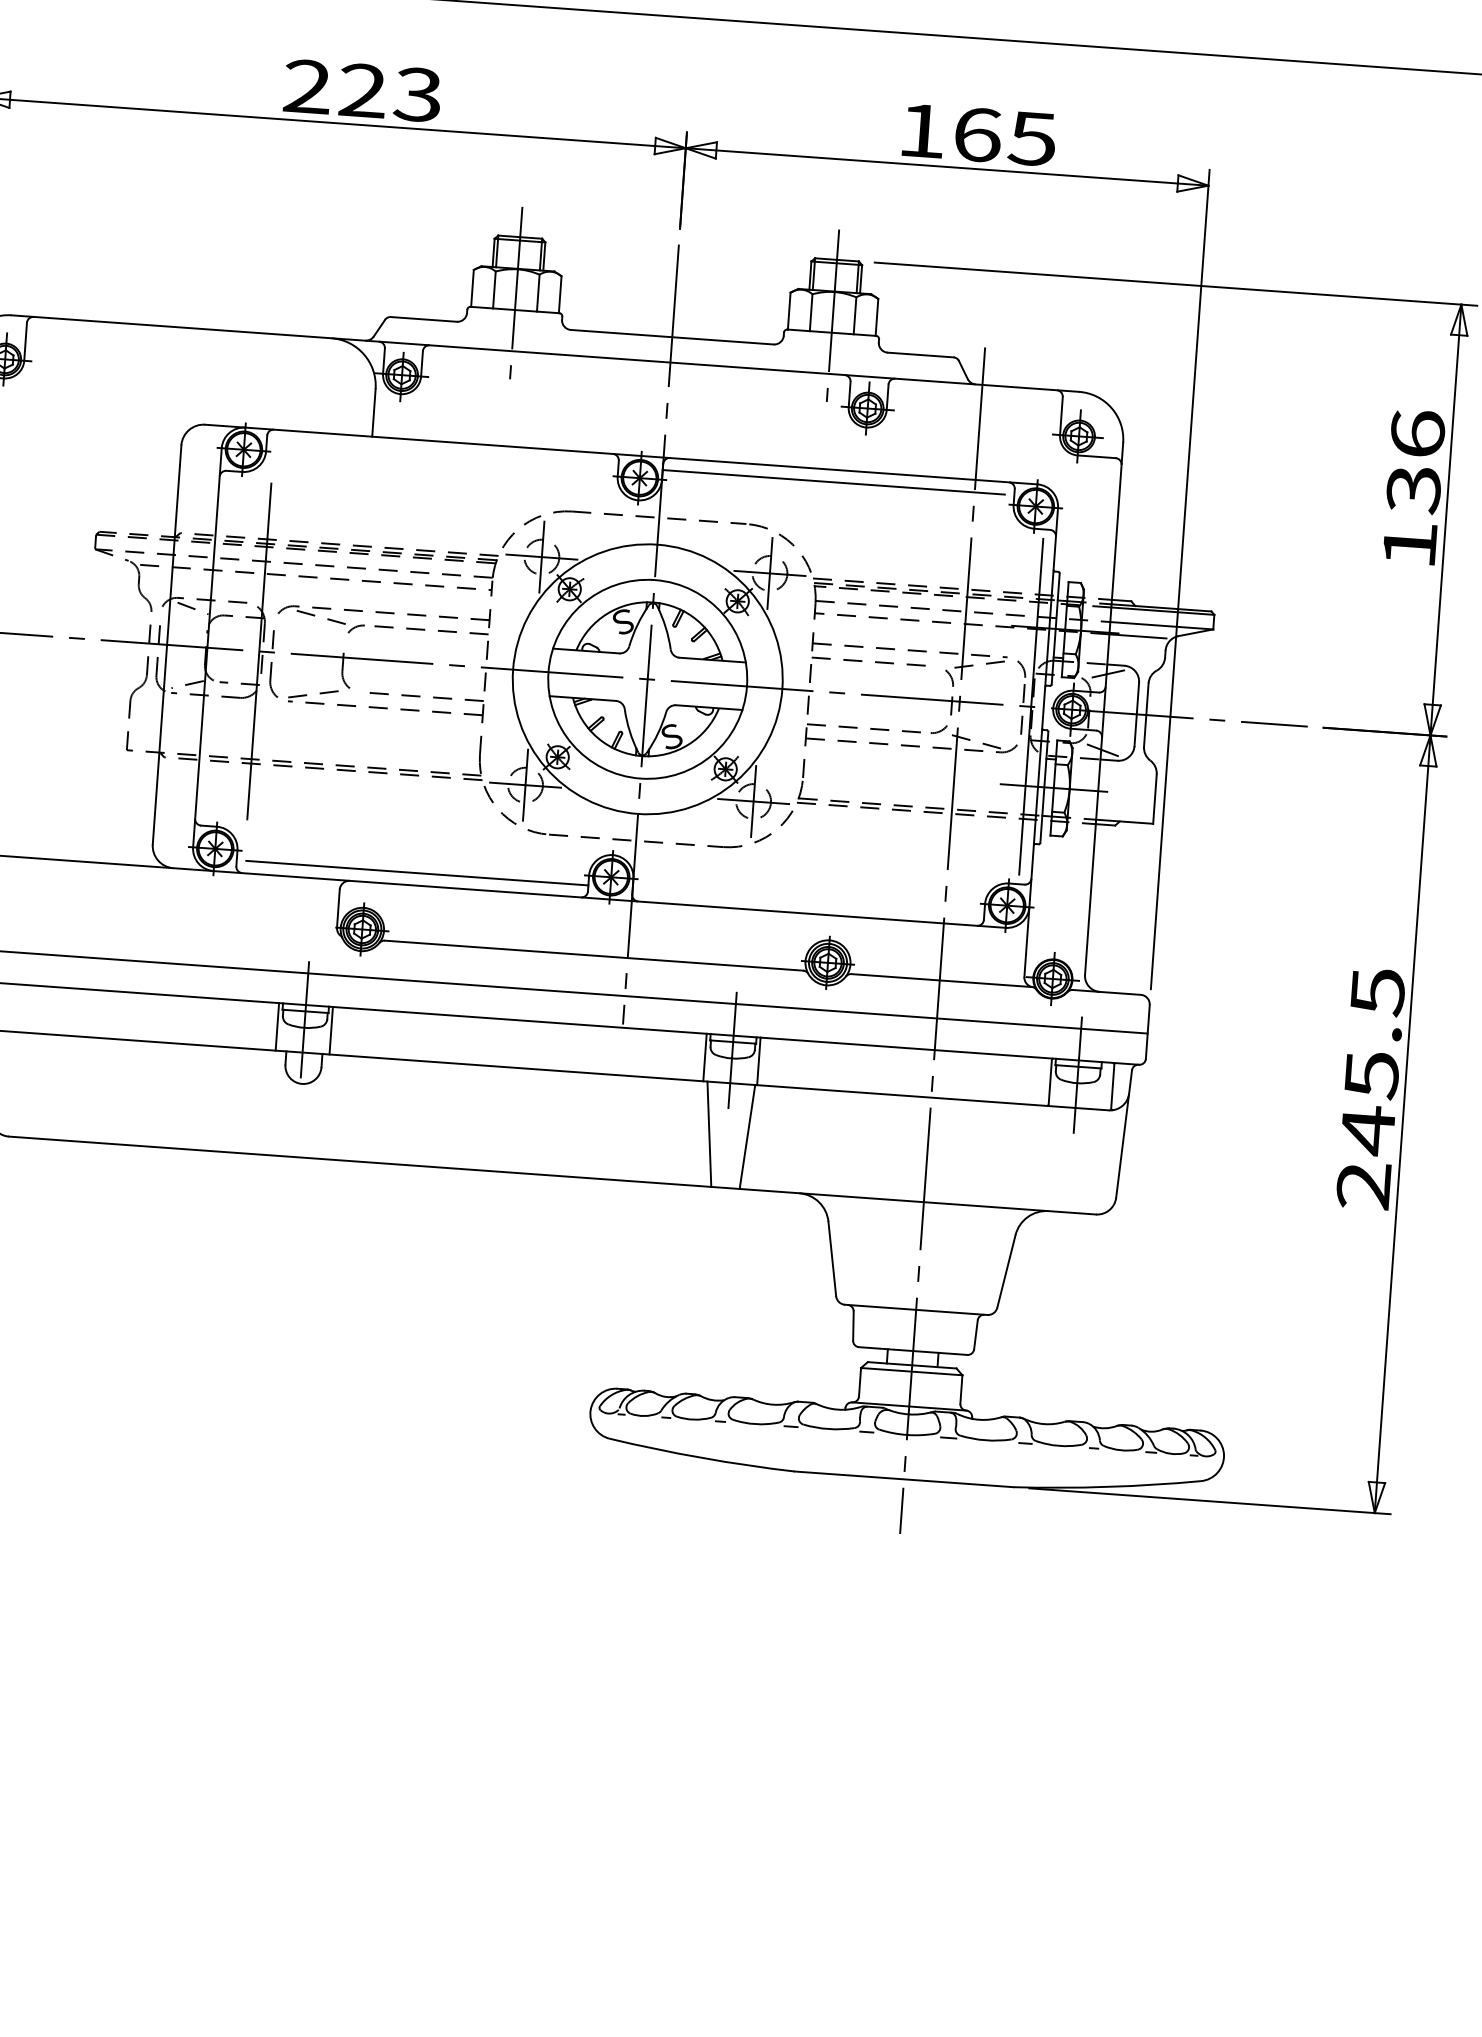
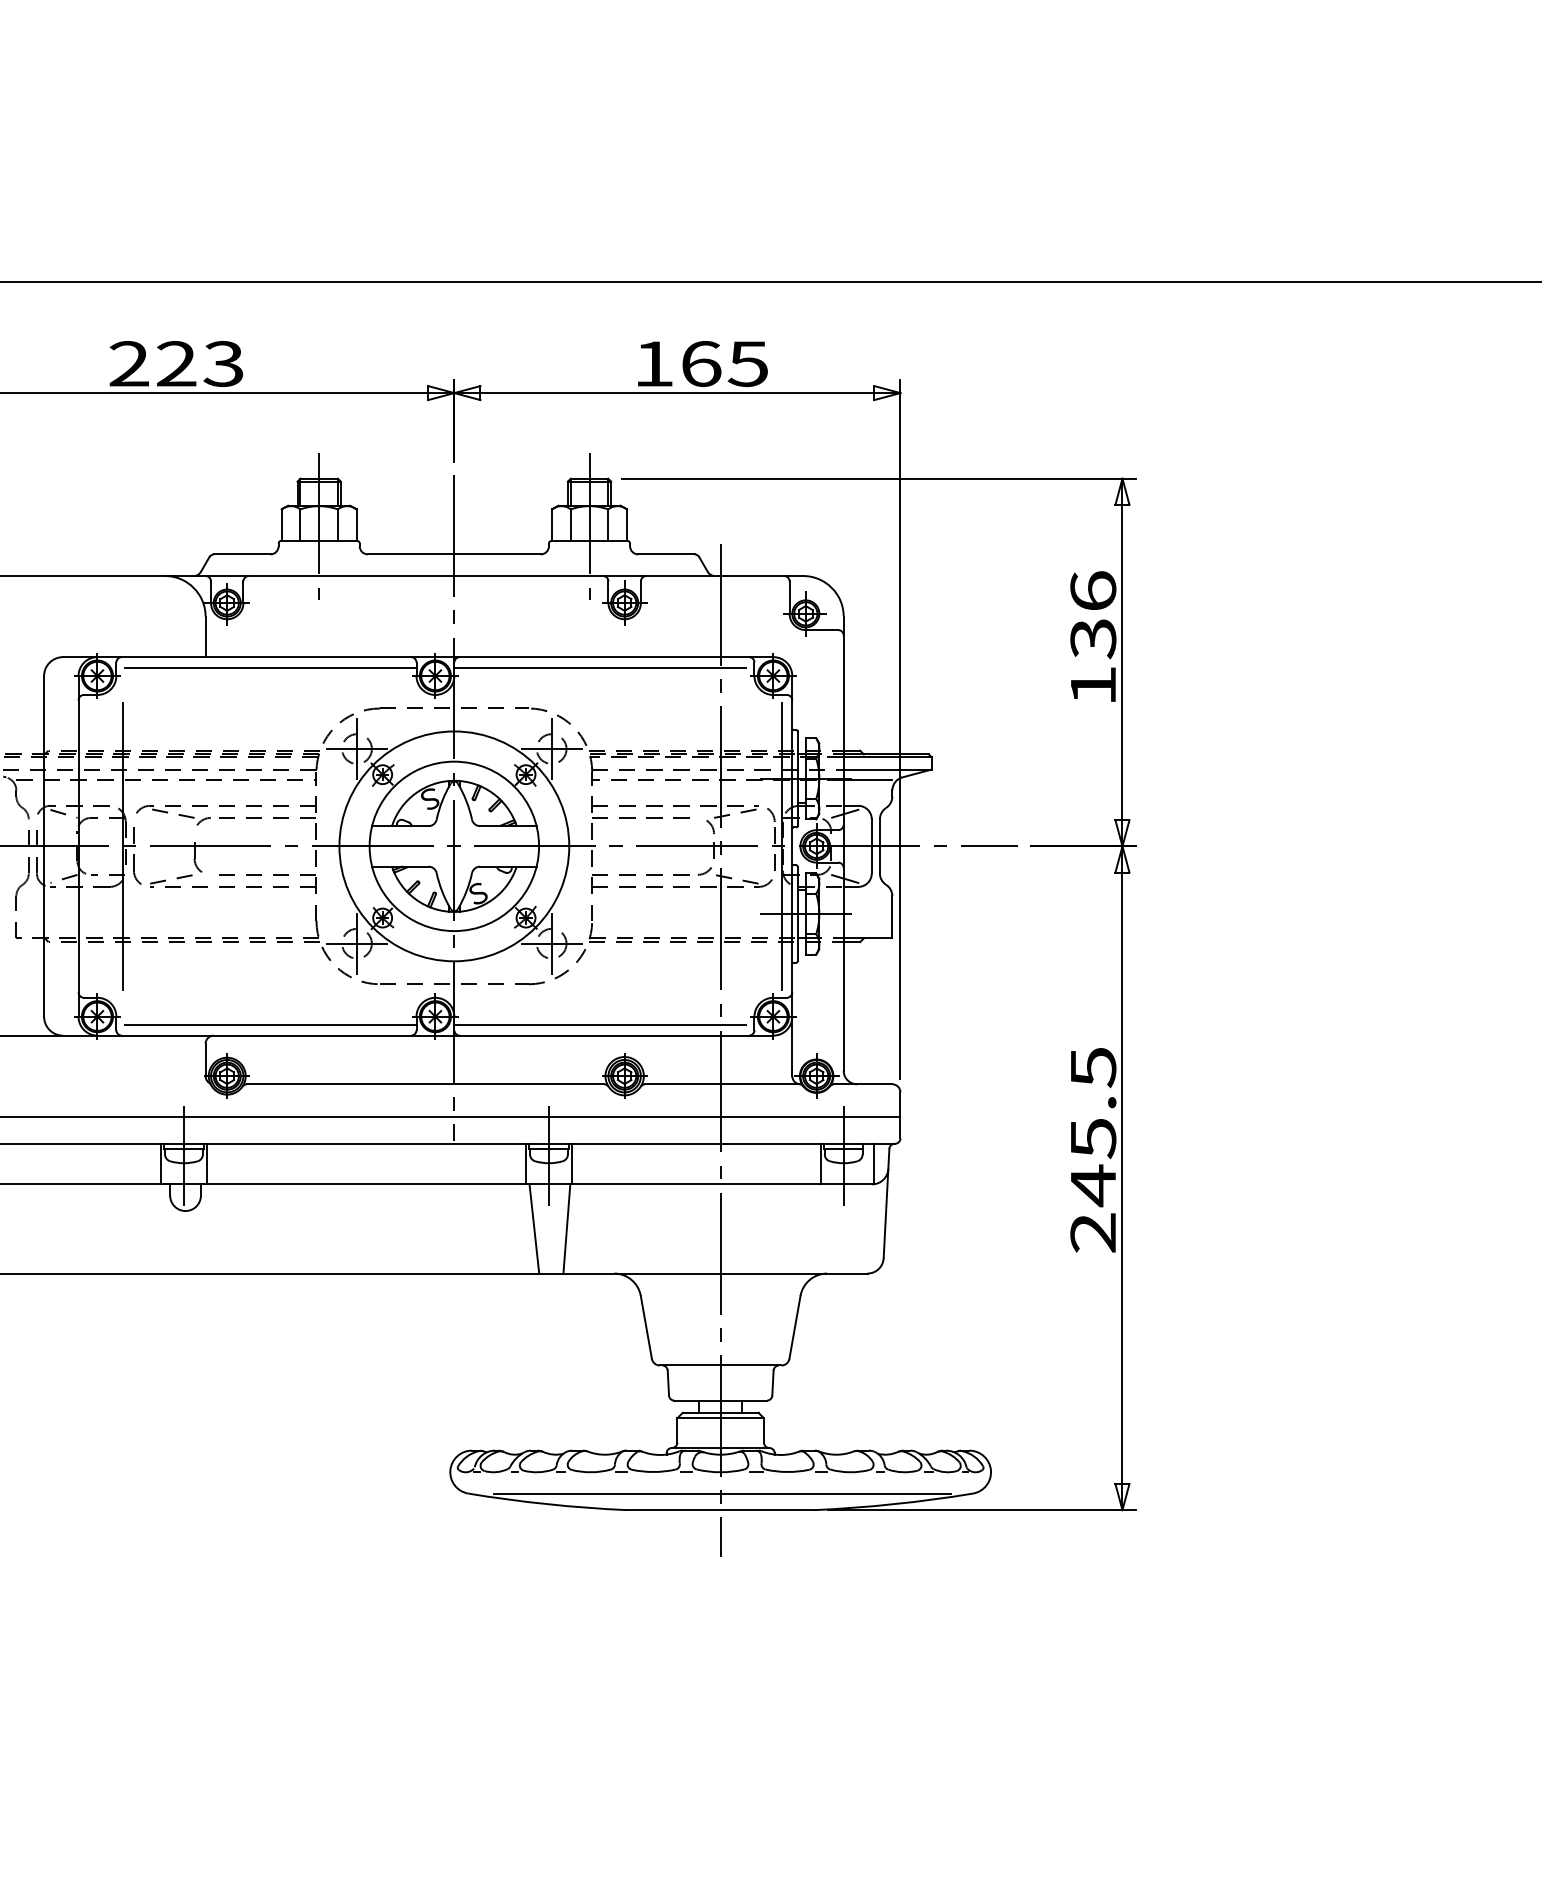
line: (447, 454) -> (270, 667), added
line: (803, 901) -> (600, 1025), added
line: (907, 1459) -> (722, 1493), added

